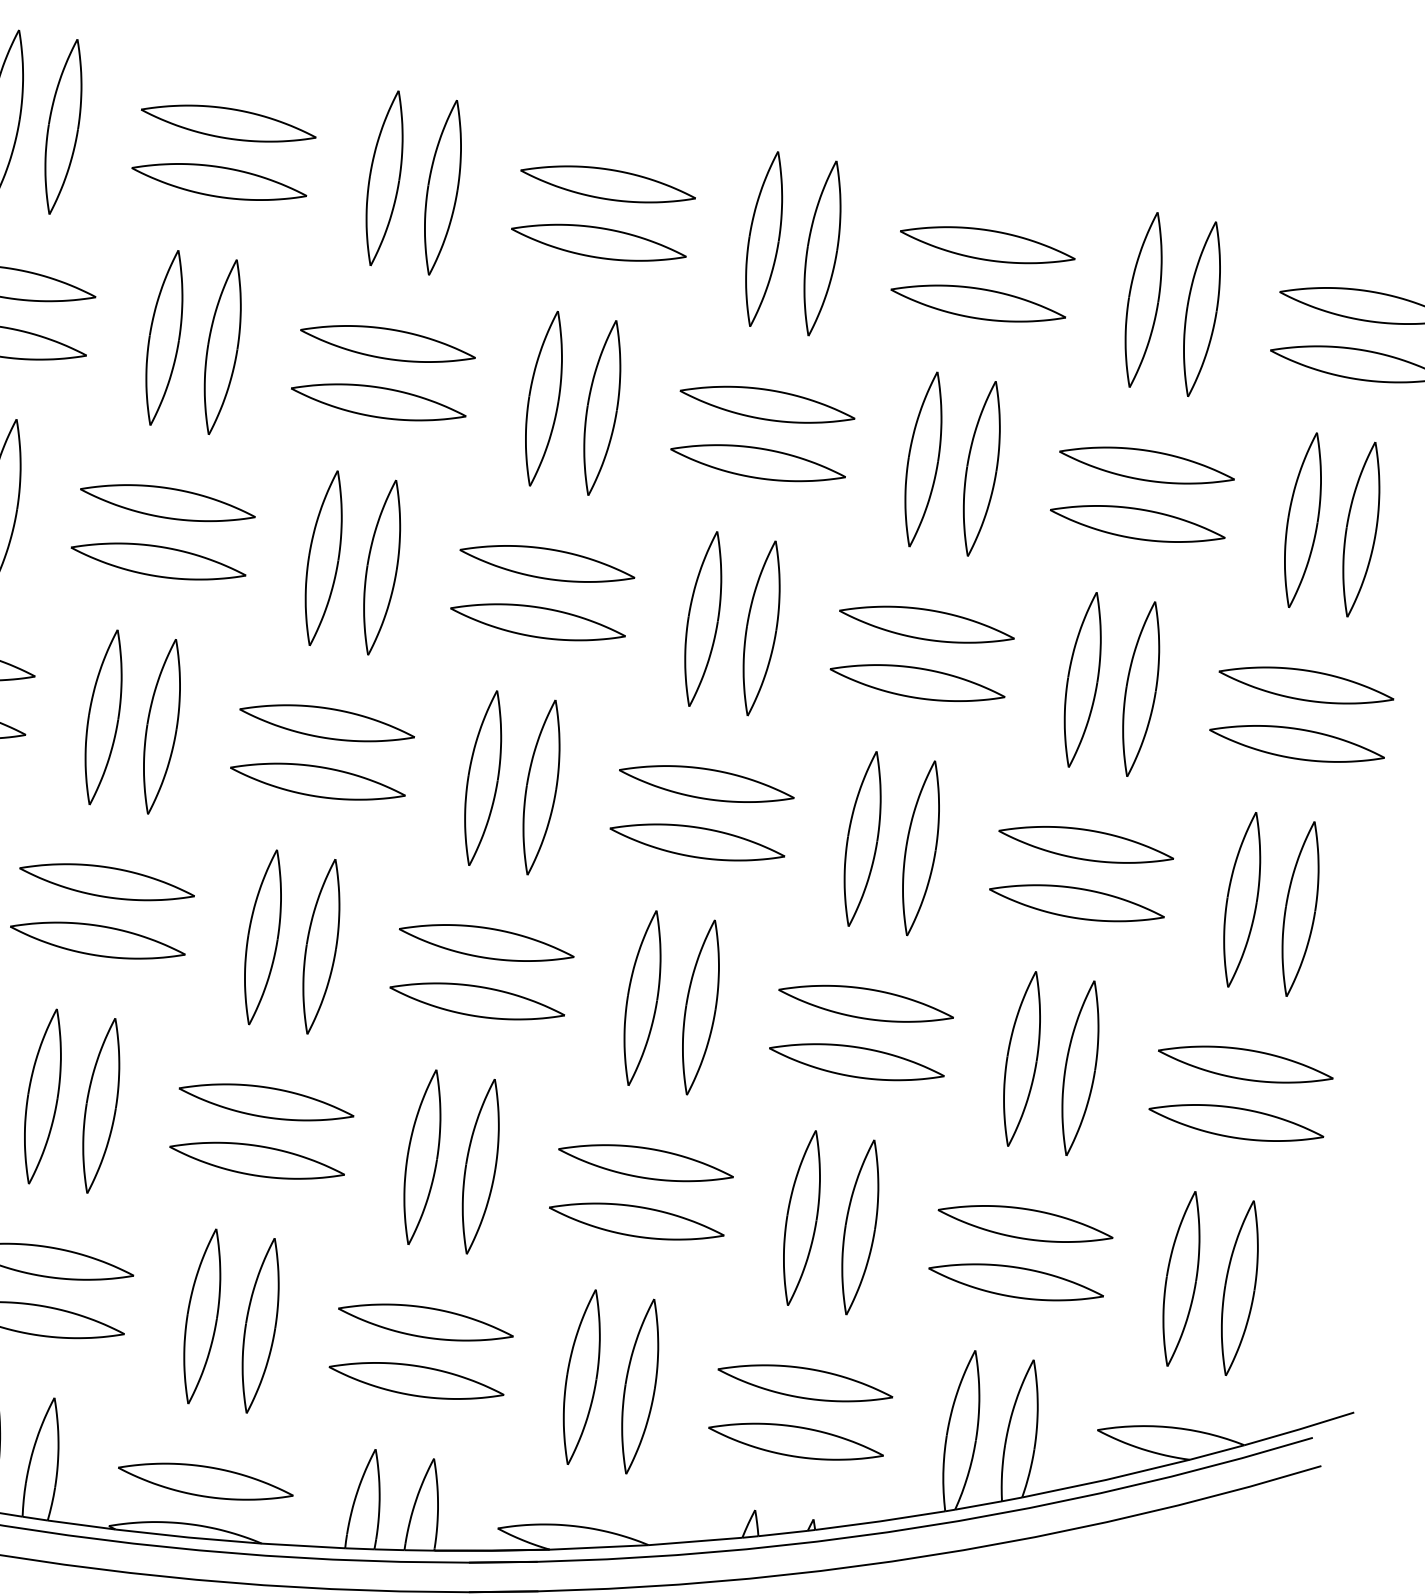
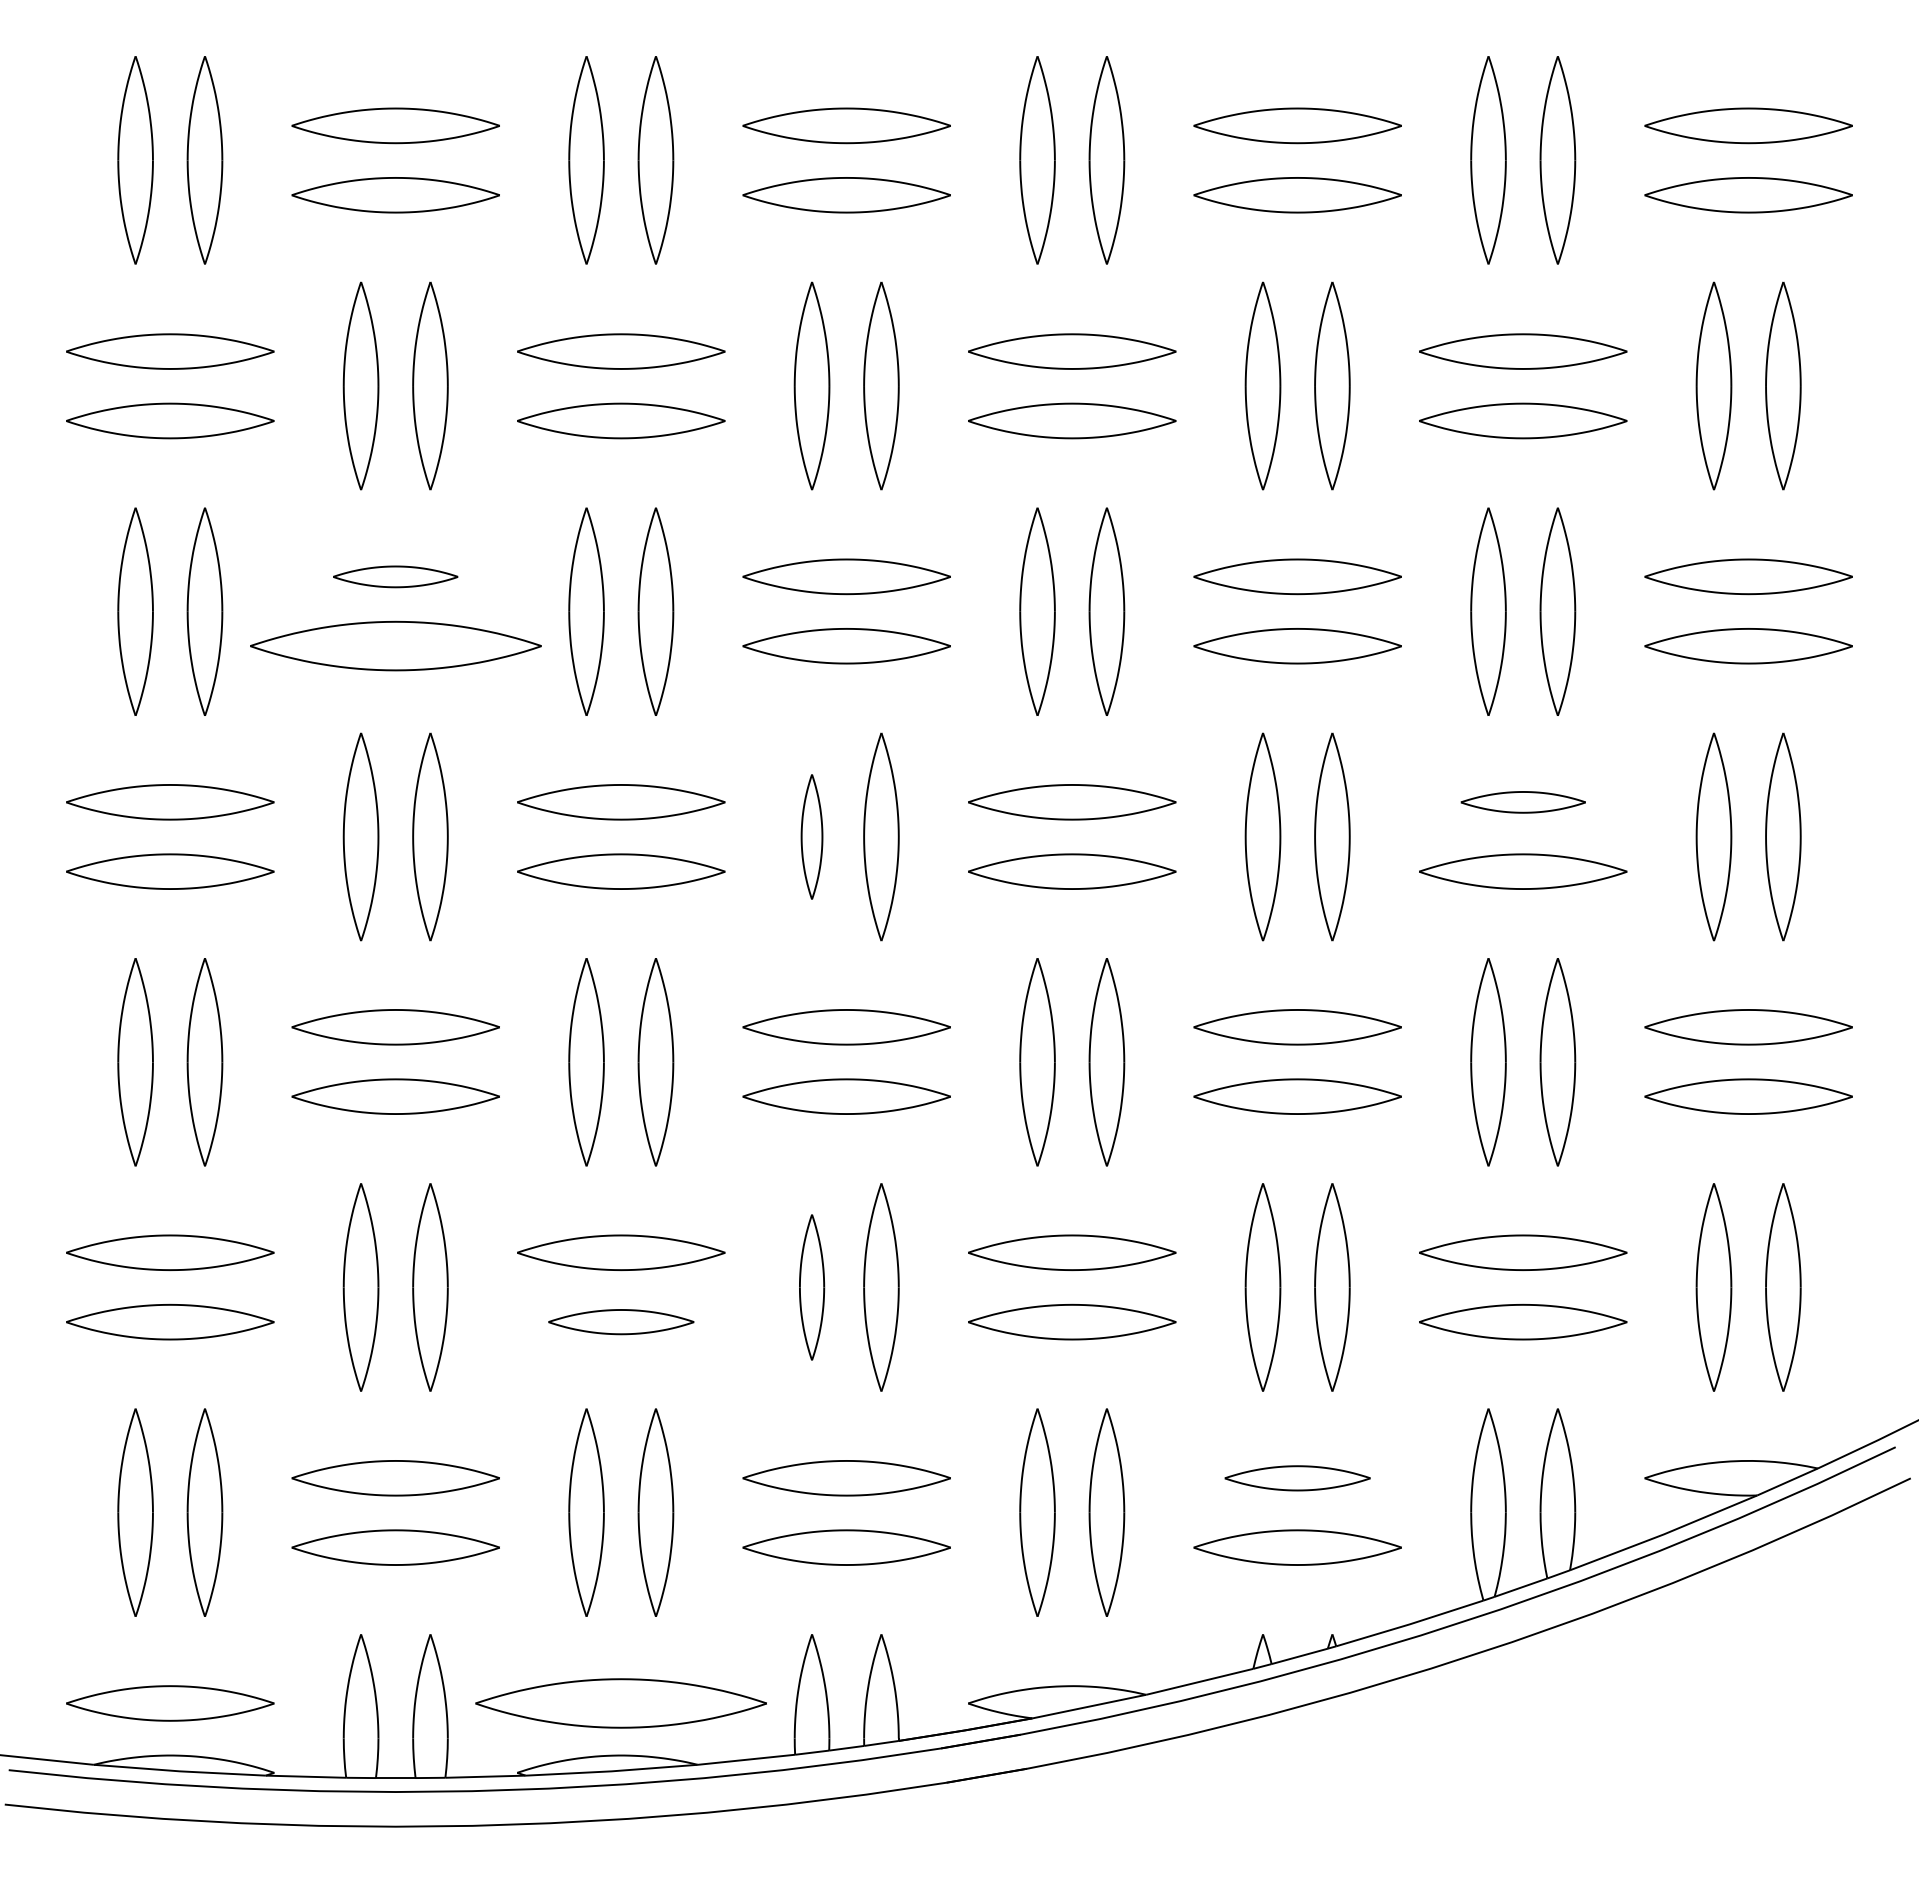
part: (167, 502) -> (395, 576), size x0.6
part: (158, 561) -> (395, 646), size x1.4
part: (482, 777) -> (811, 836), size x0.6
part: (1086, 845) -> (1523, 802), size x0.6
part: (421, 1157) -> (811, 1287), size x0.7
part: (257, 1160) -> (621, 1321), size x0.7
part: (805, 1383) -> (1297, 1478), size x0.7
part: (205, 1481) -> (621, 1703), size x1.4

